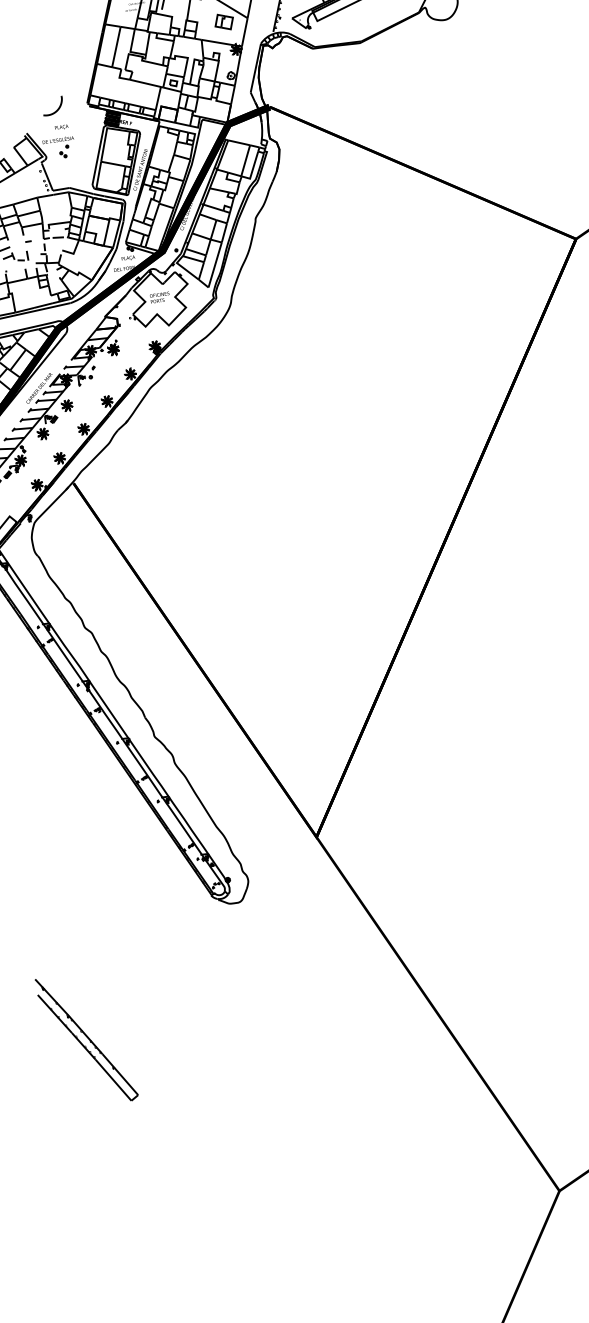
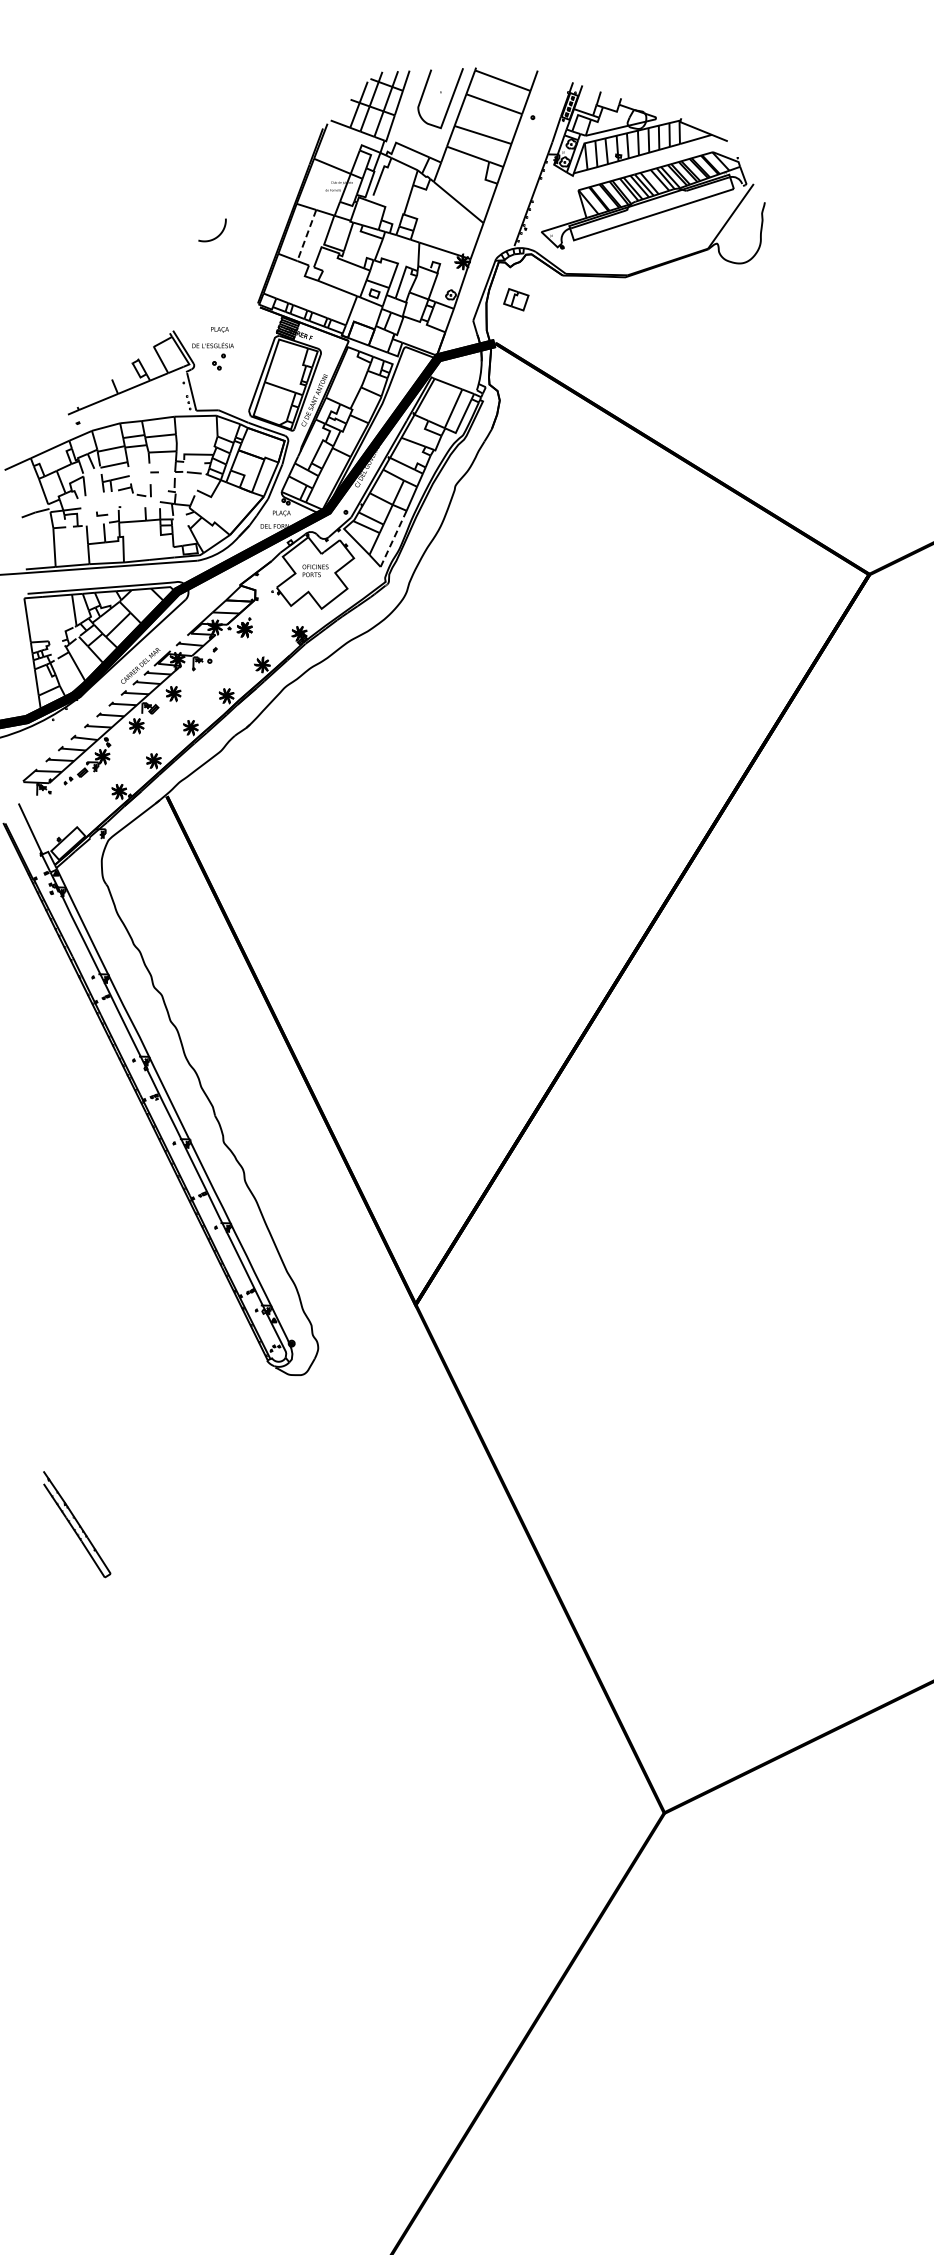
part: (224, 21) -> (516, 299), moved
line: (116, 47) -> (306, 235), solid -> dashed
part: (57, 109) -> (217, 235), moved
line: (215, 264) -> (393, 538), solid -> dashed
part: (86, 1039) -> (76, 1524), size x0.6

